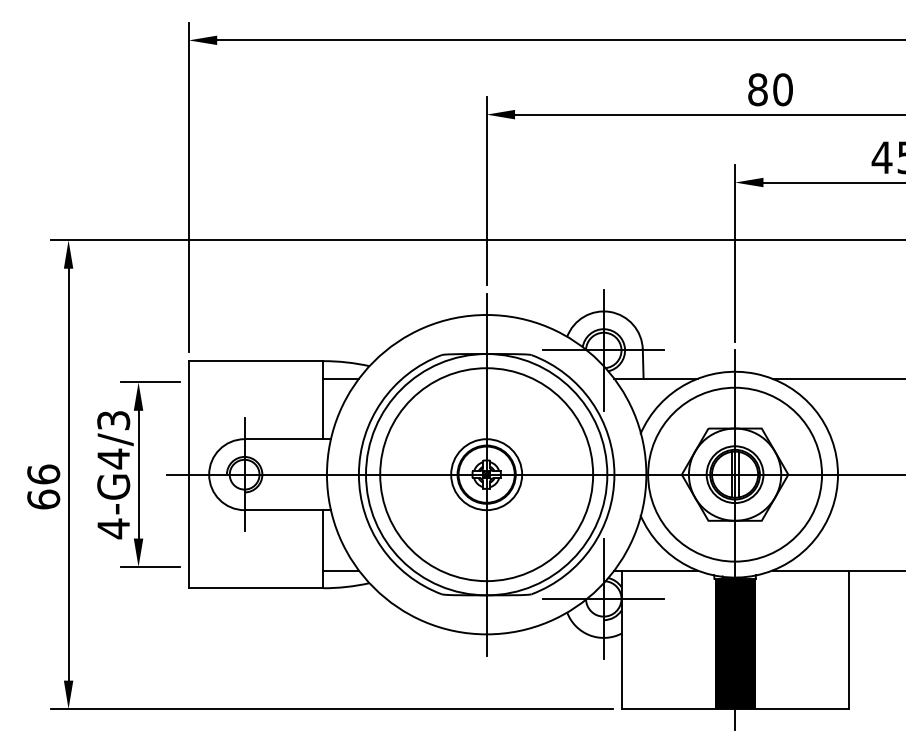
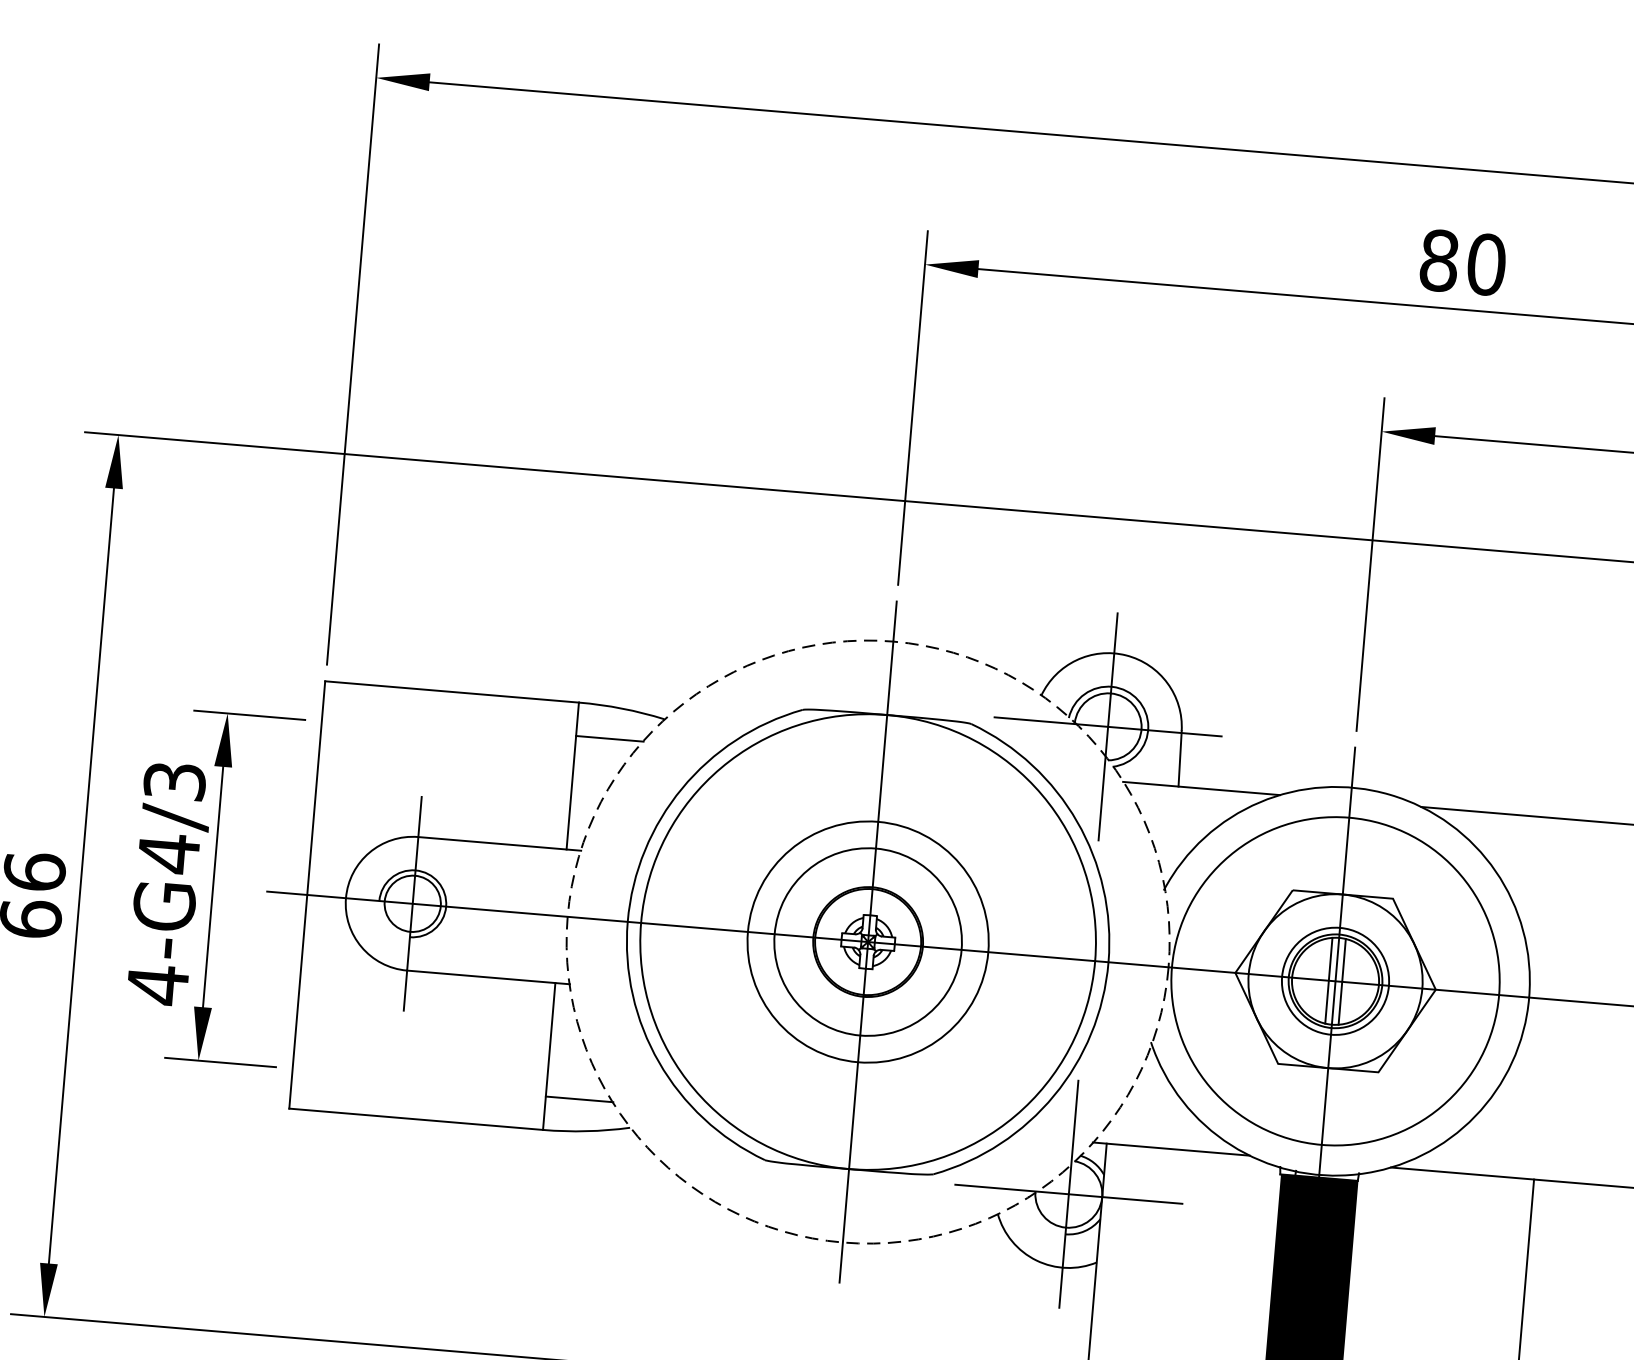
circle: (486, 474) -> (867, 941), size x0.6
circle: (486, 474) -> (867, 941), size x1.4
circle: (486, 474) -> (867, 941), solid -> dashed

